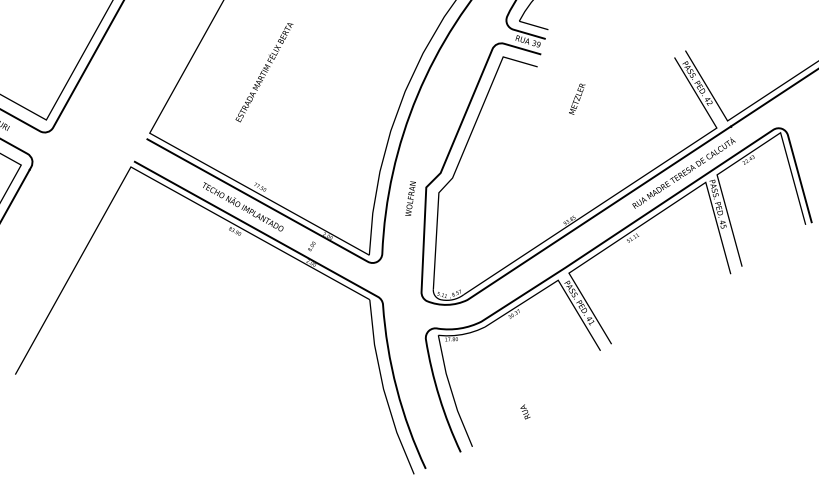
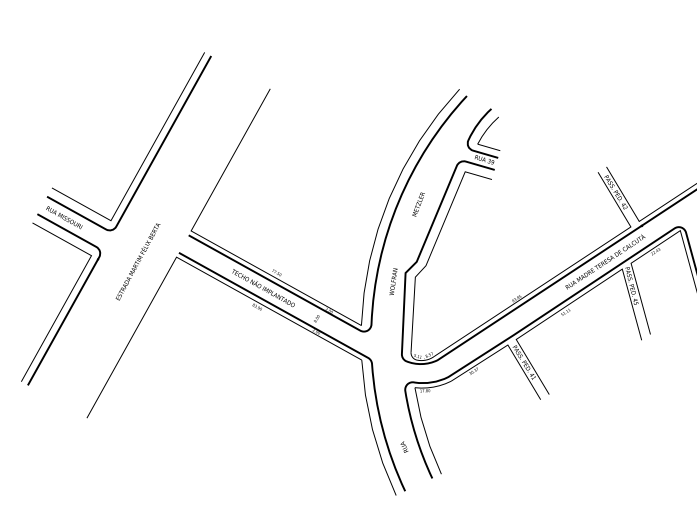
text: (263, 72) -> (137, 261), moved
text: (577, 99) -> (418, 204), moved
text: (525, 411) -> (404, 446), moved

